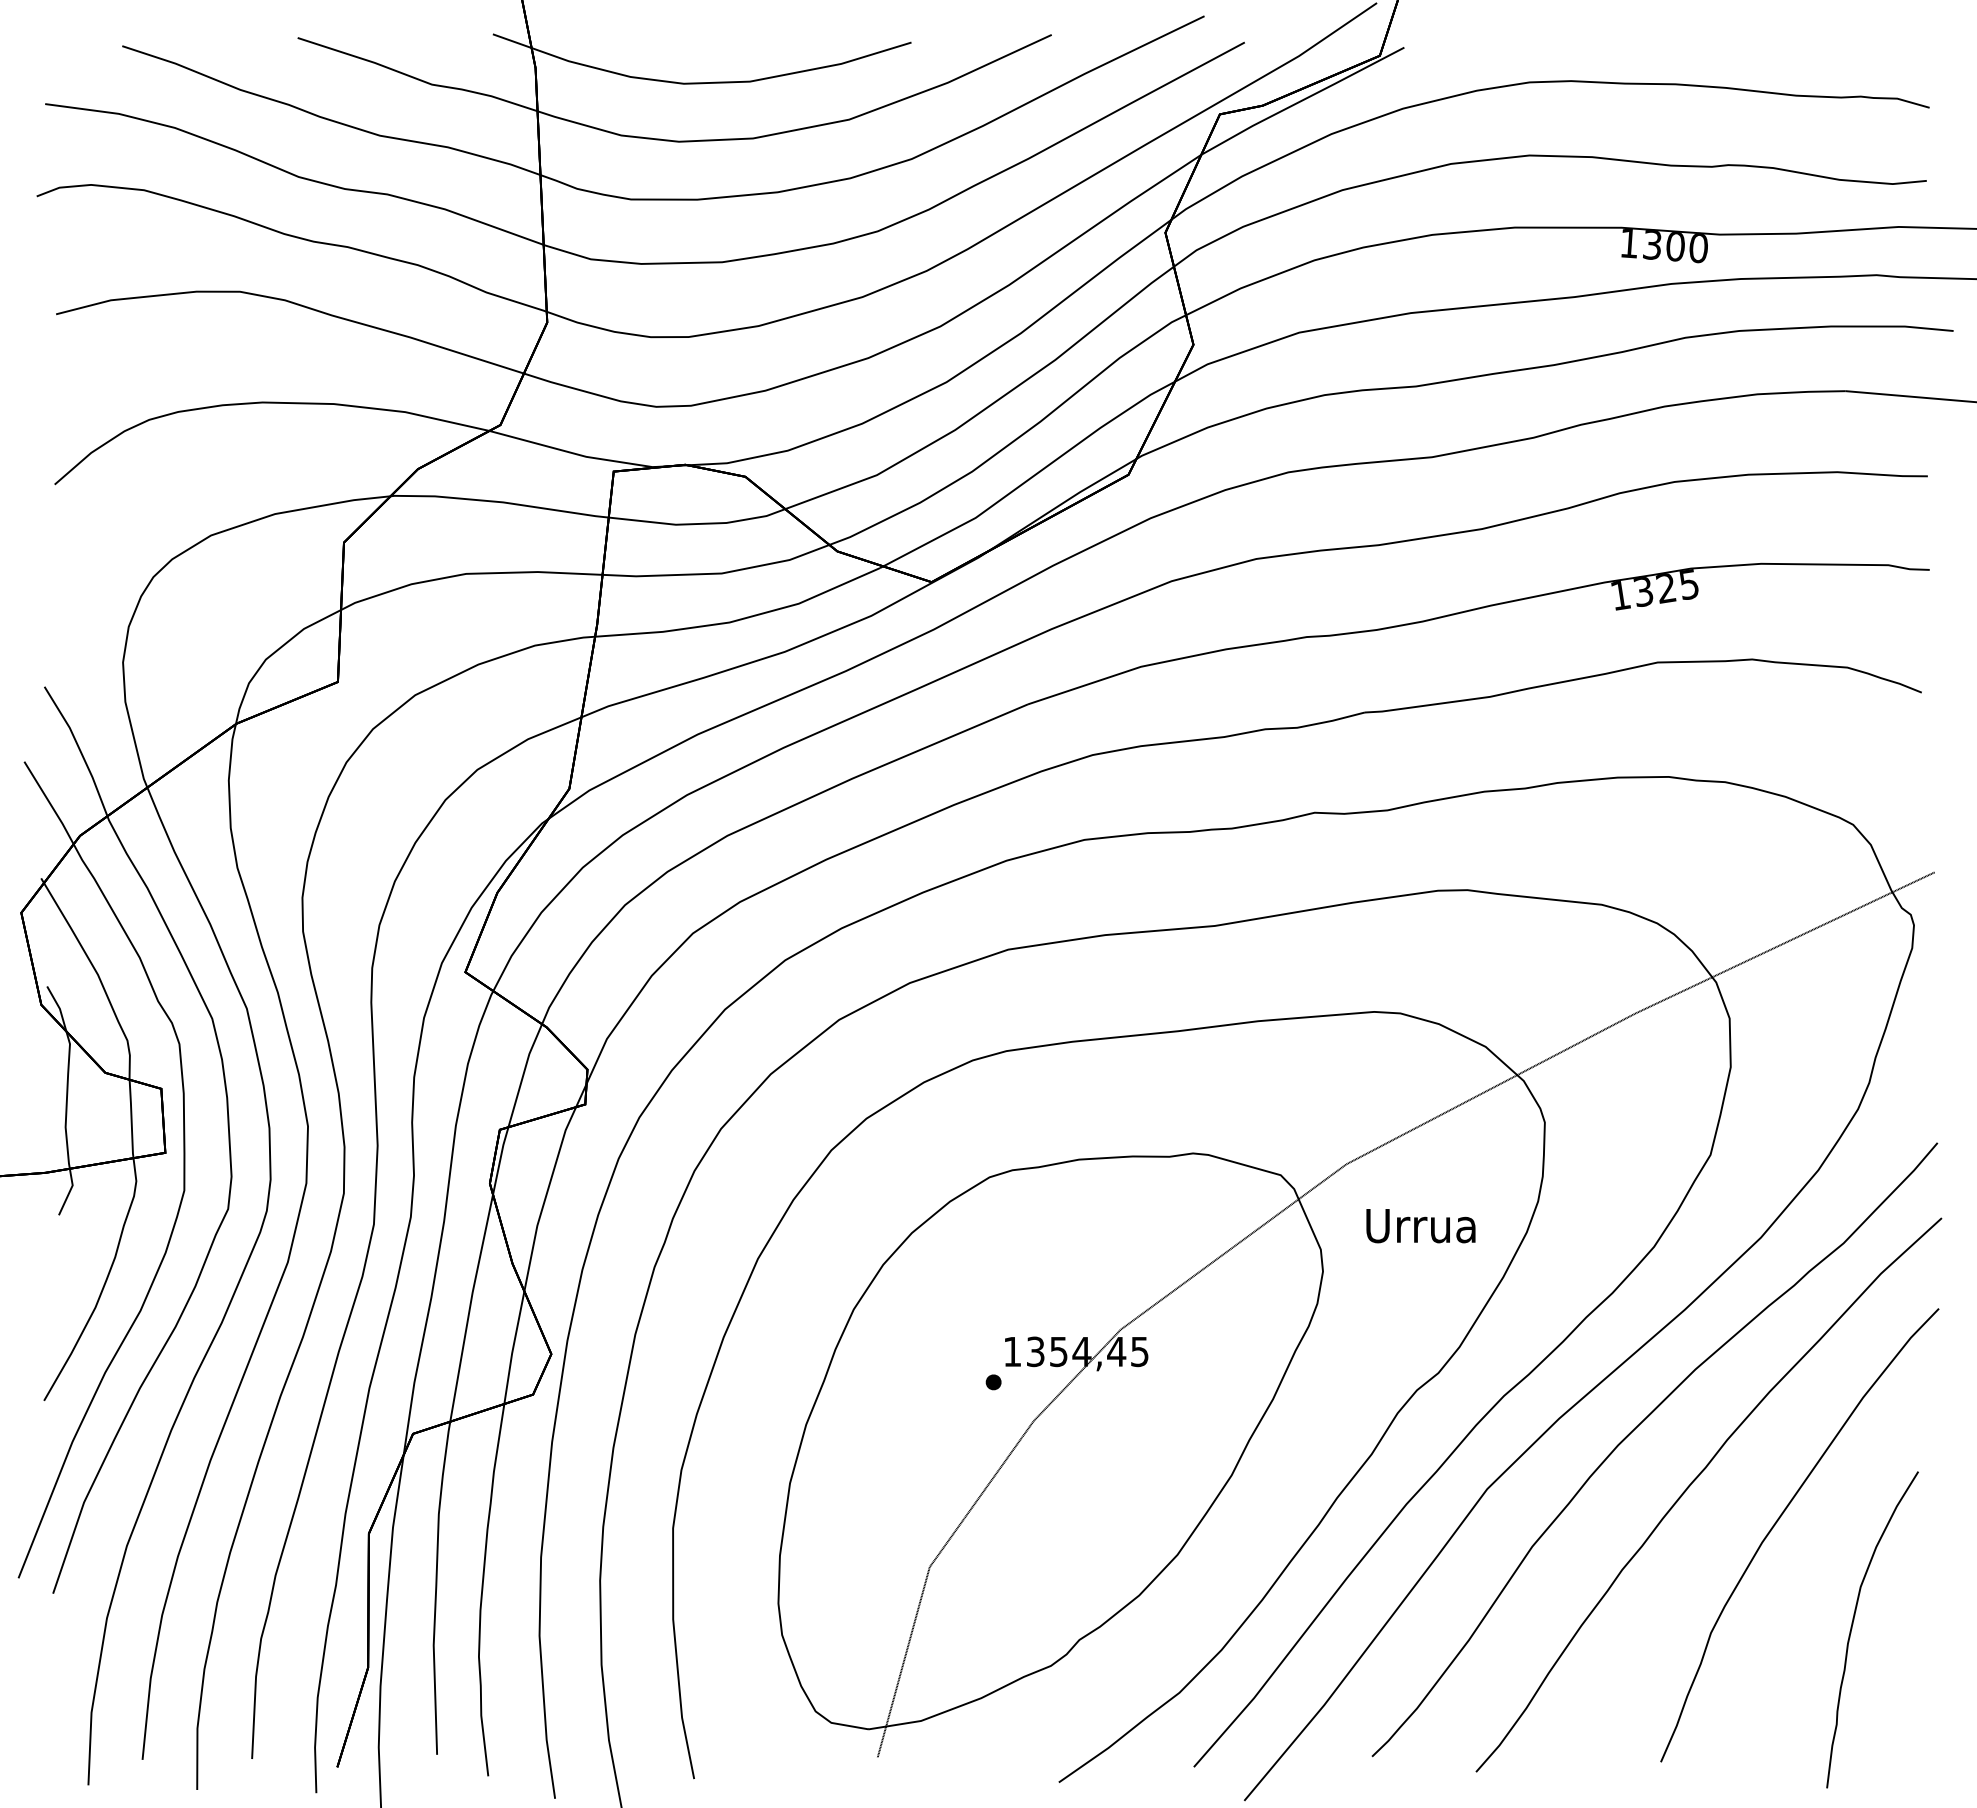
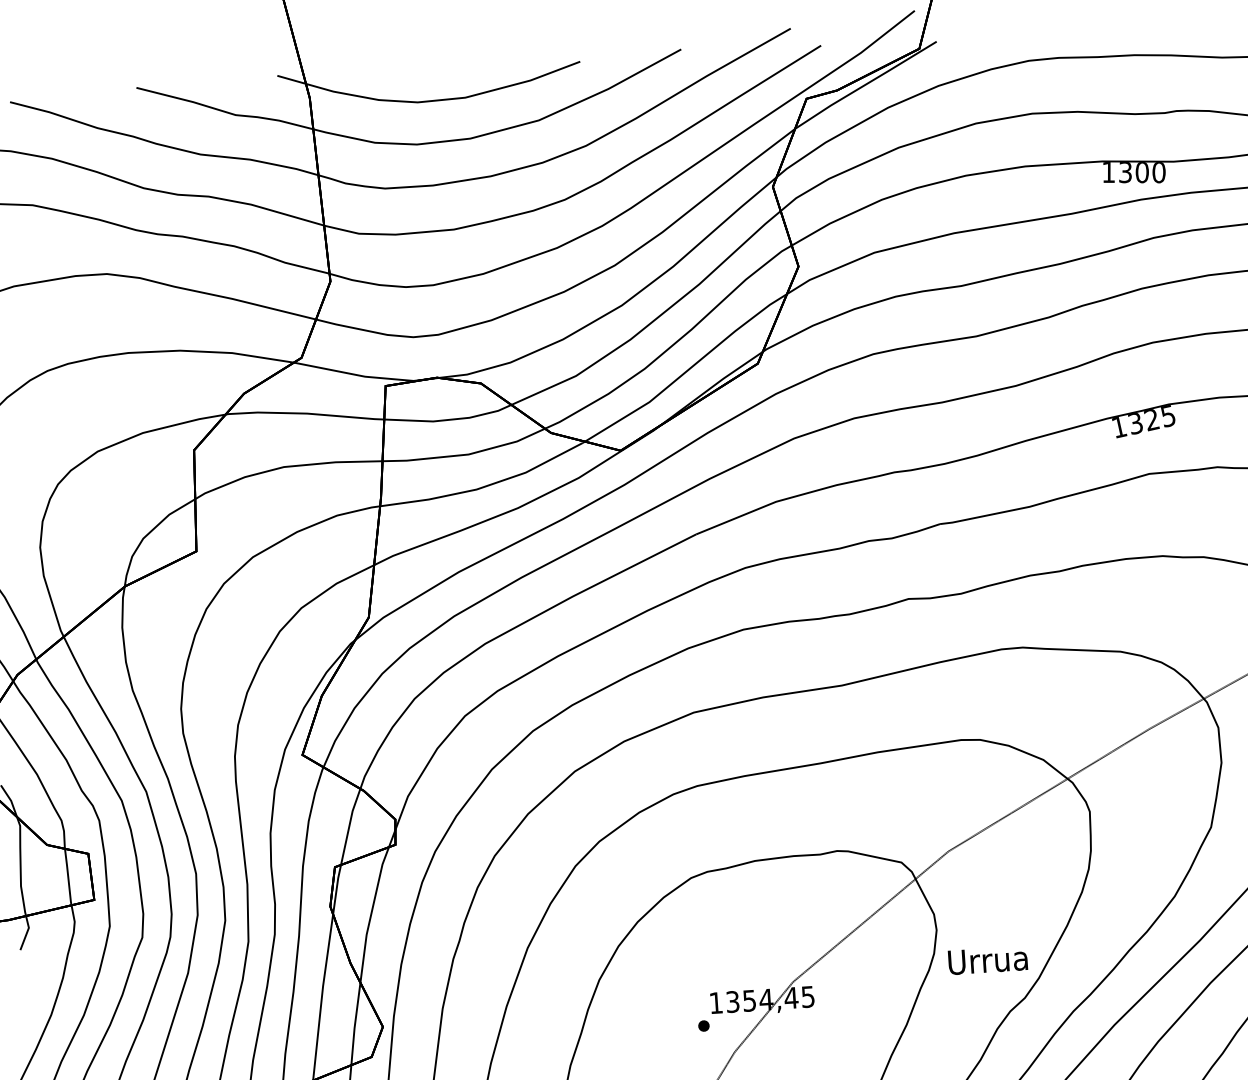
text: (1420, 1226) -> (987, 960), moved

